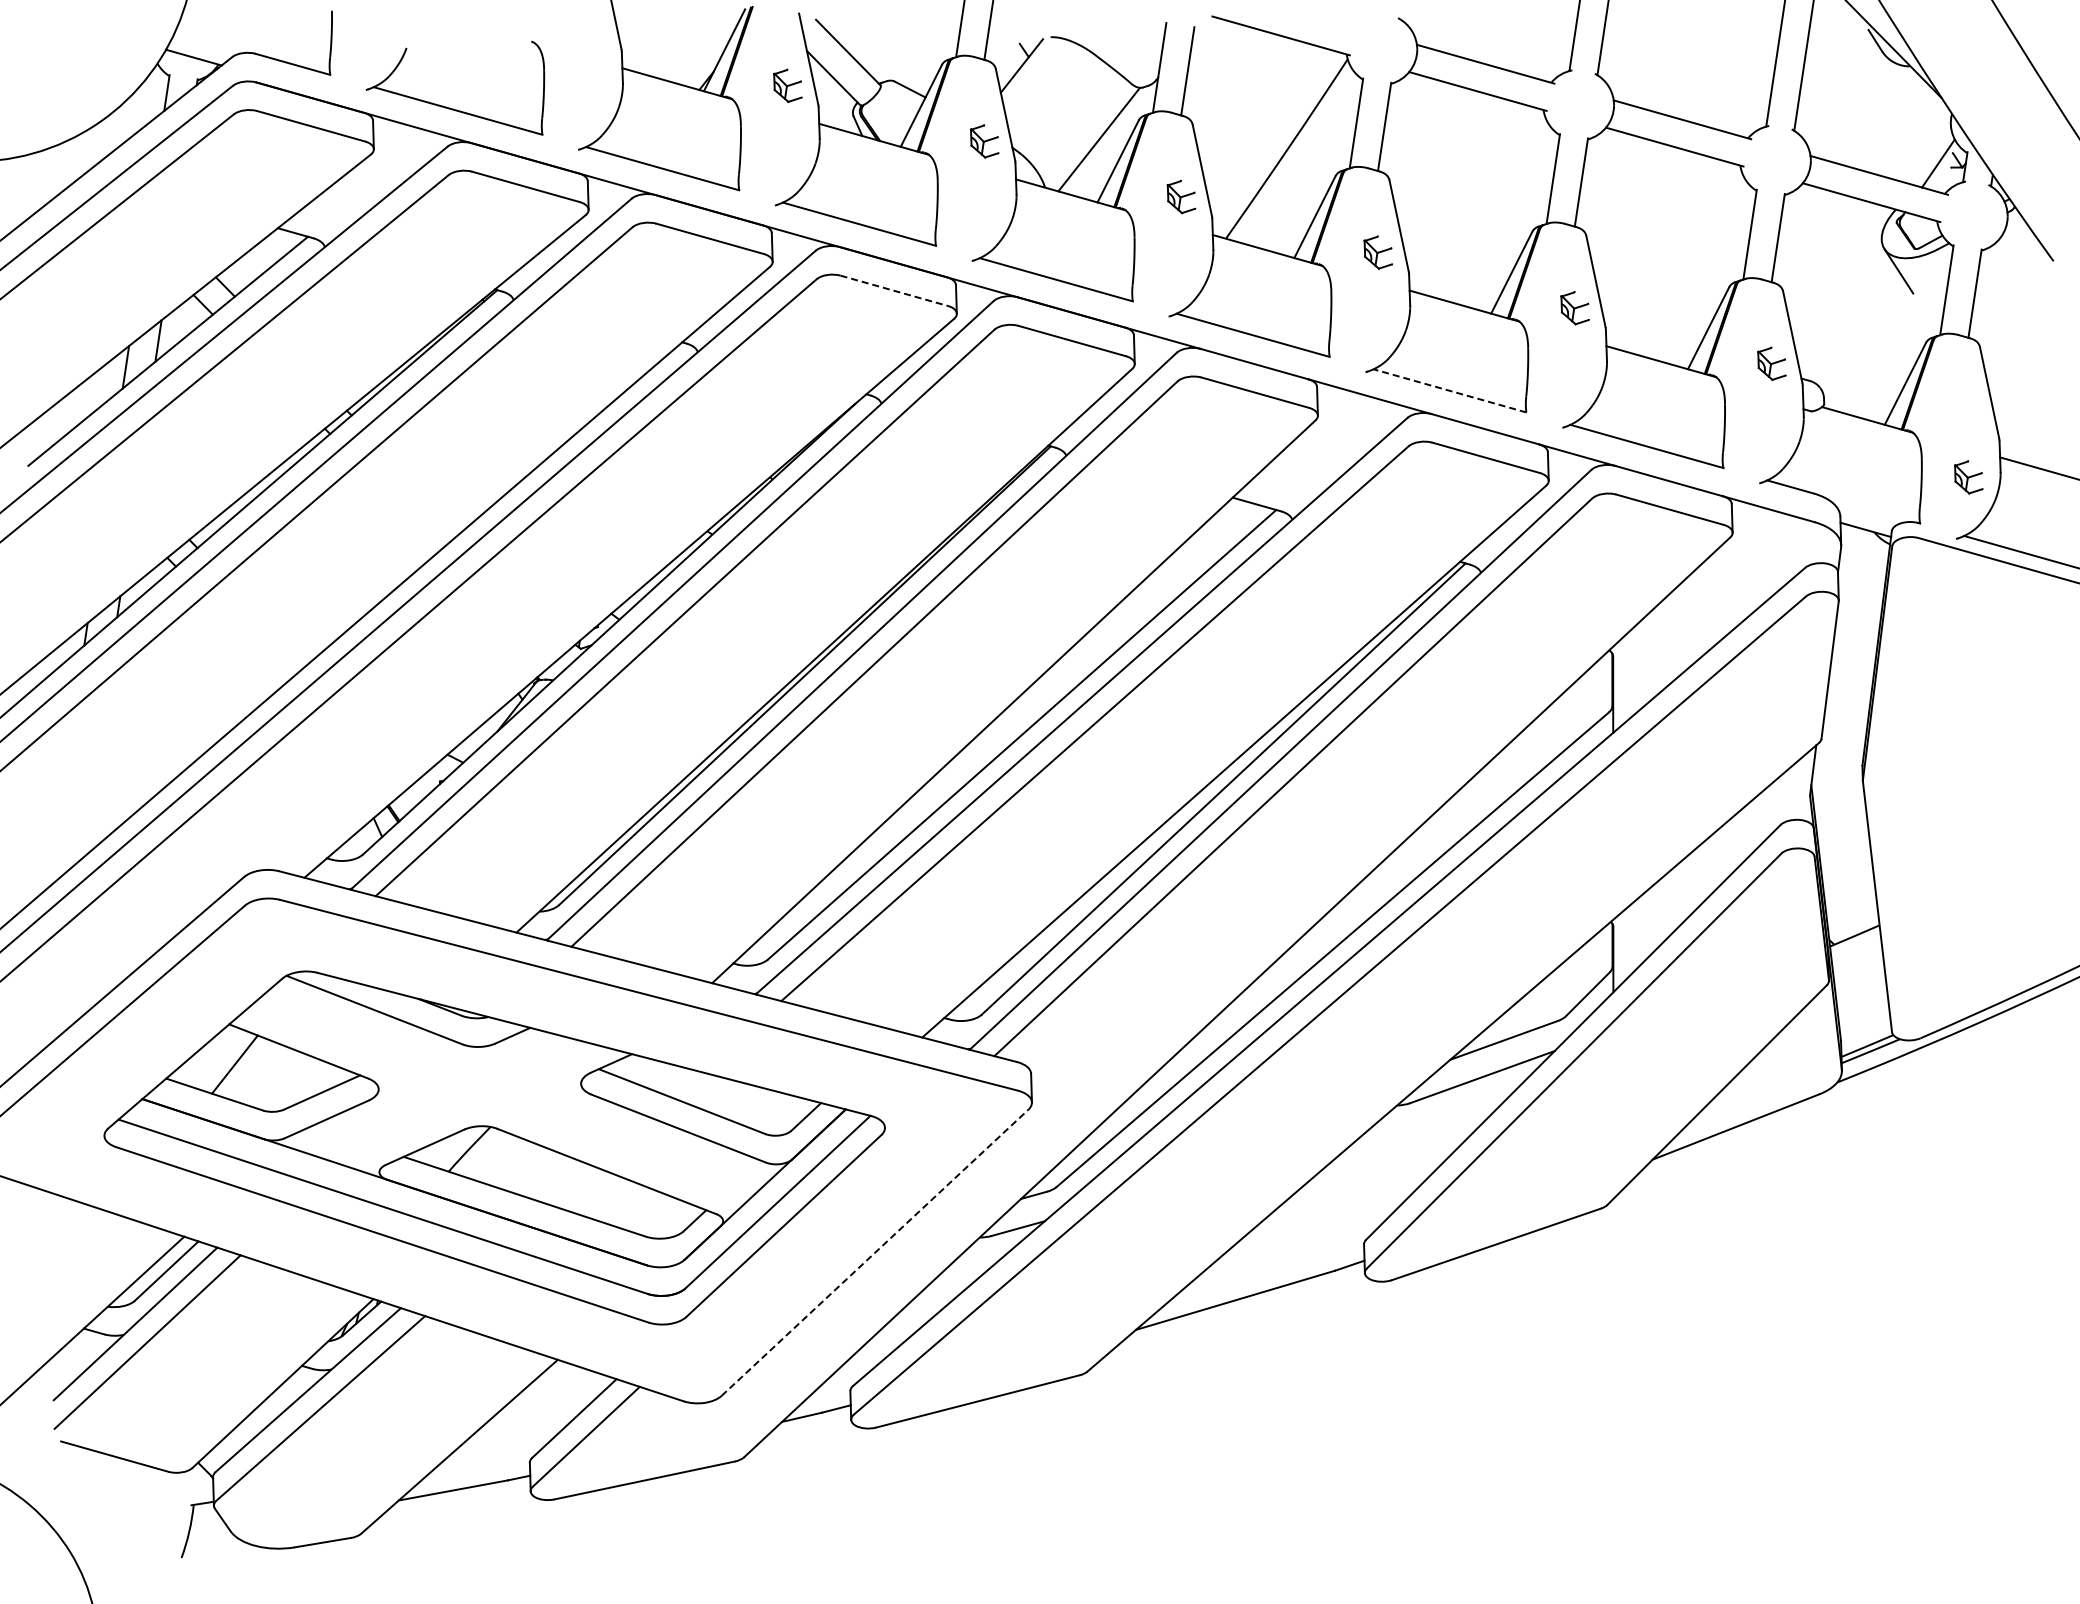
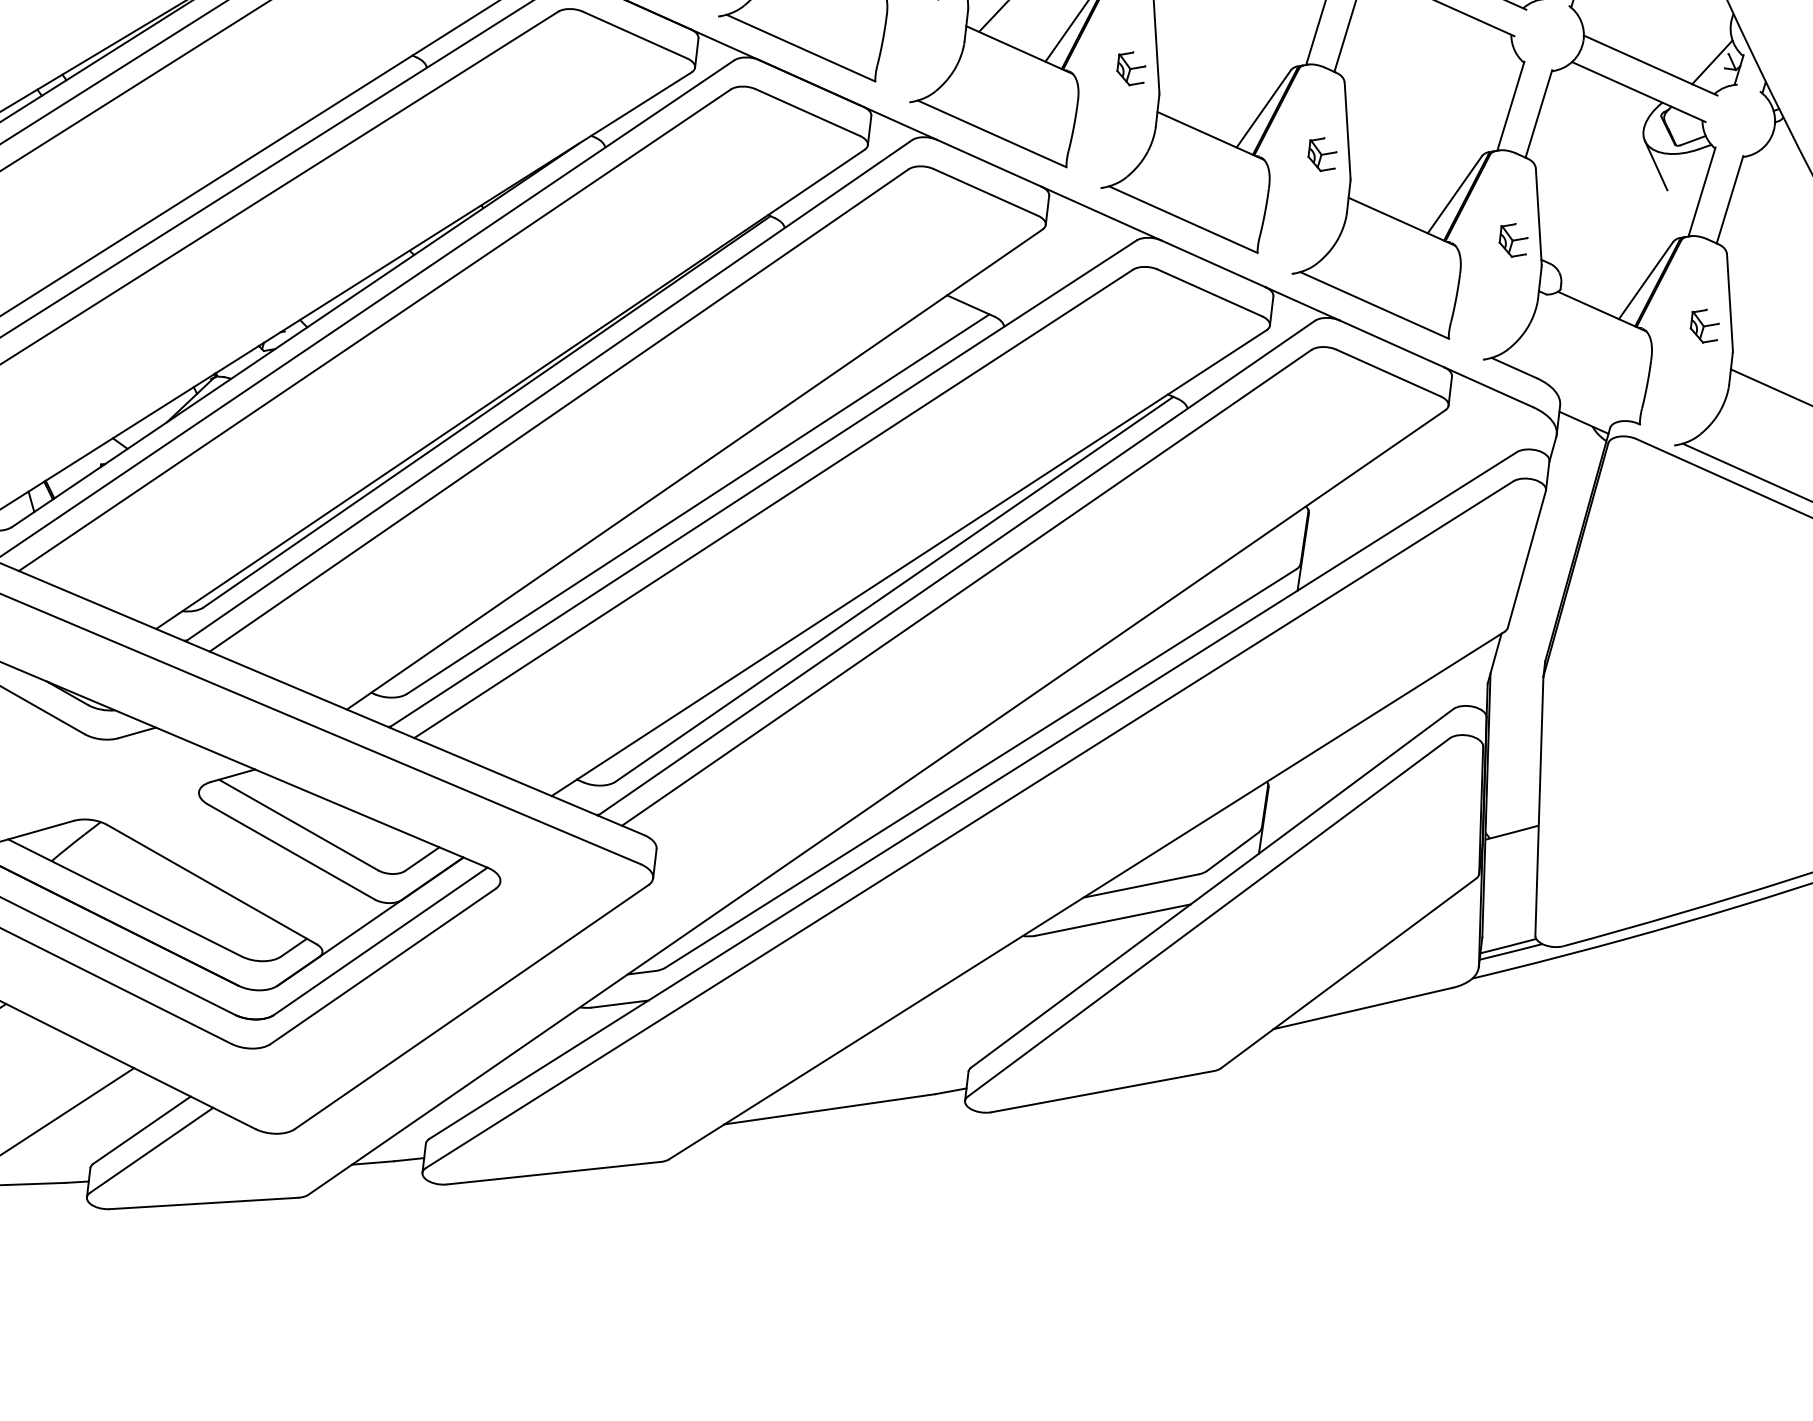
line: (894, 290) -> (635, 34), dashed -> solid
line: (1449, 390) -> (1182, 219), dashed -> solid
part: (1968, 477) -> (1704, 326), moved
line: (875, 1252) -> (472, 1006), dashed -> solid

